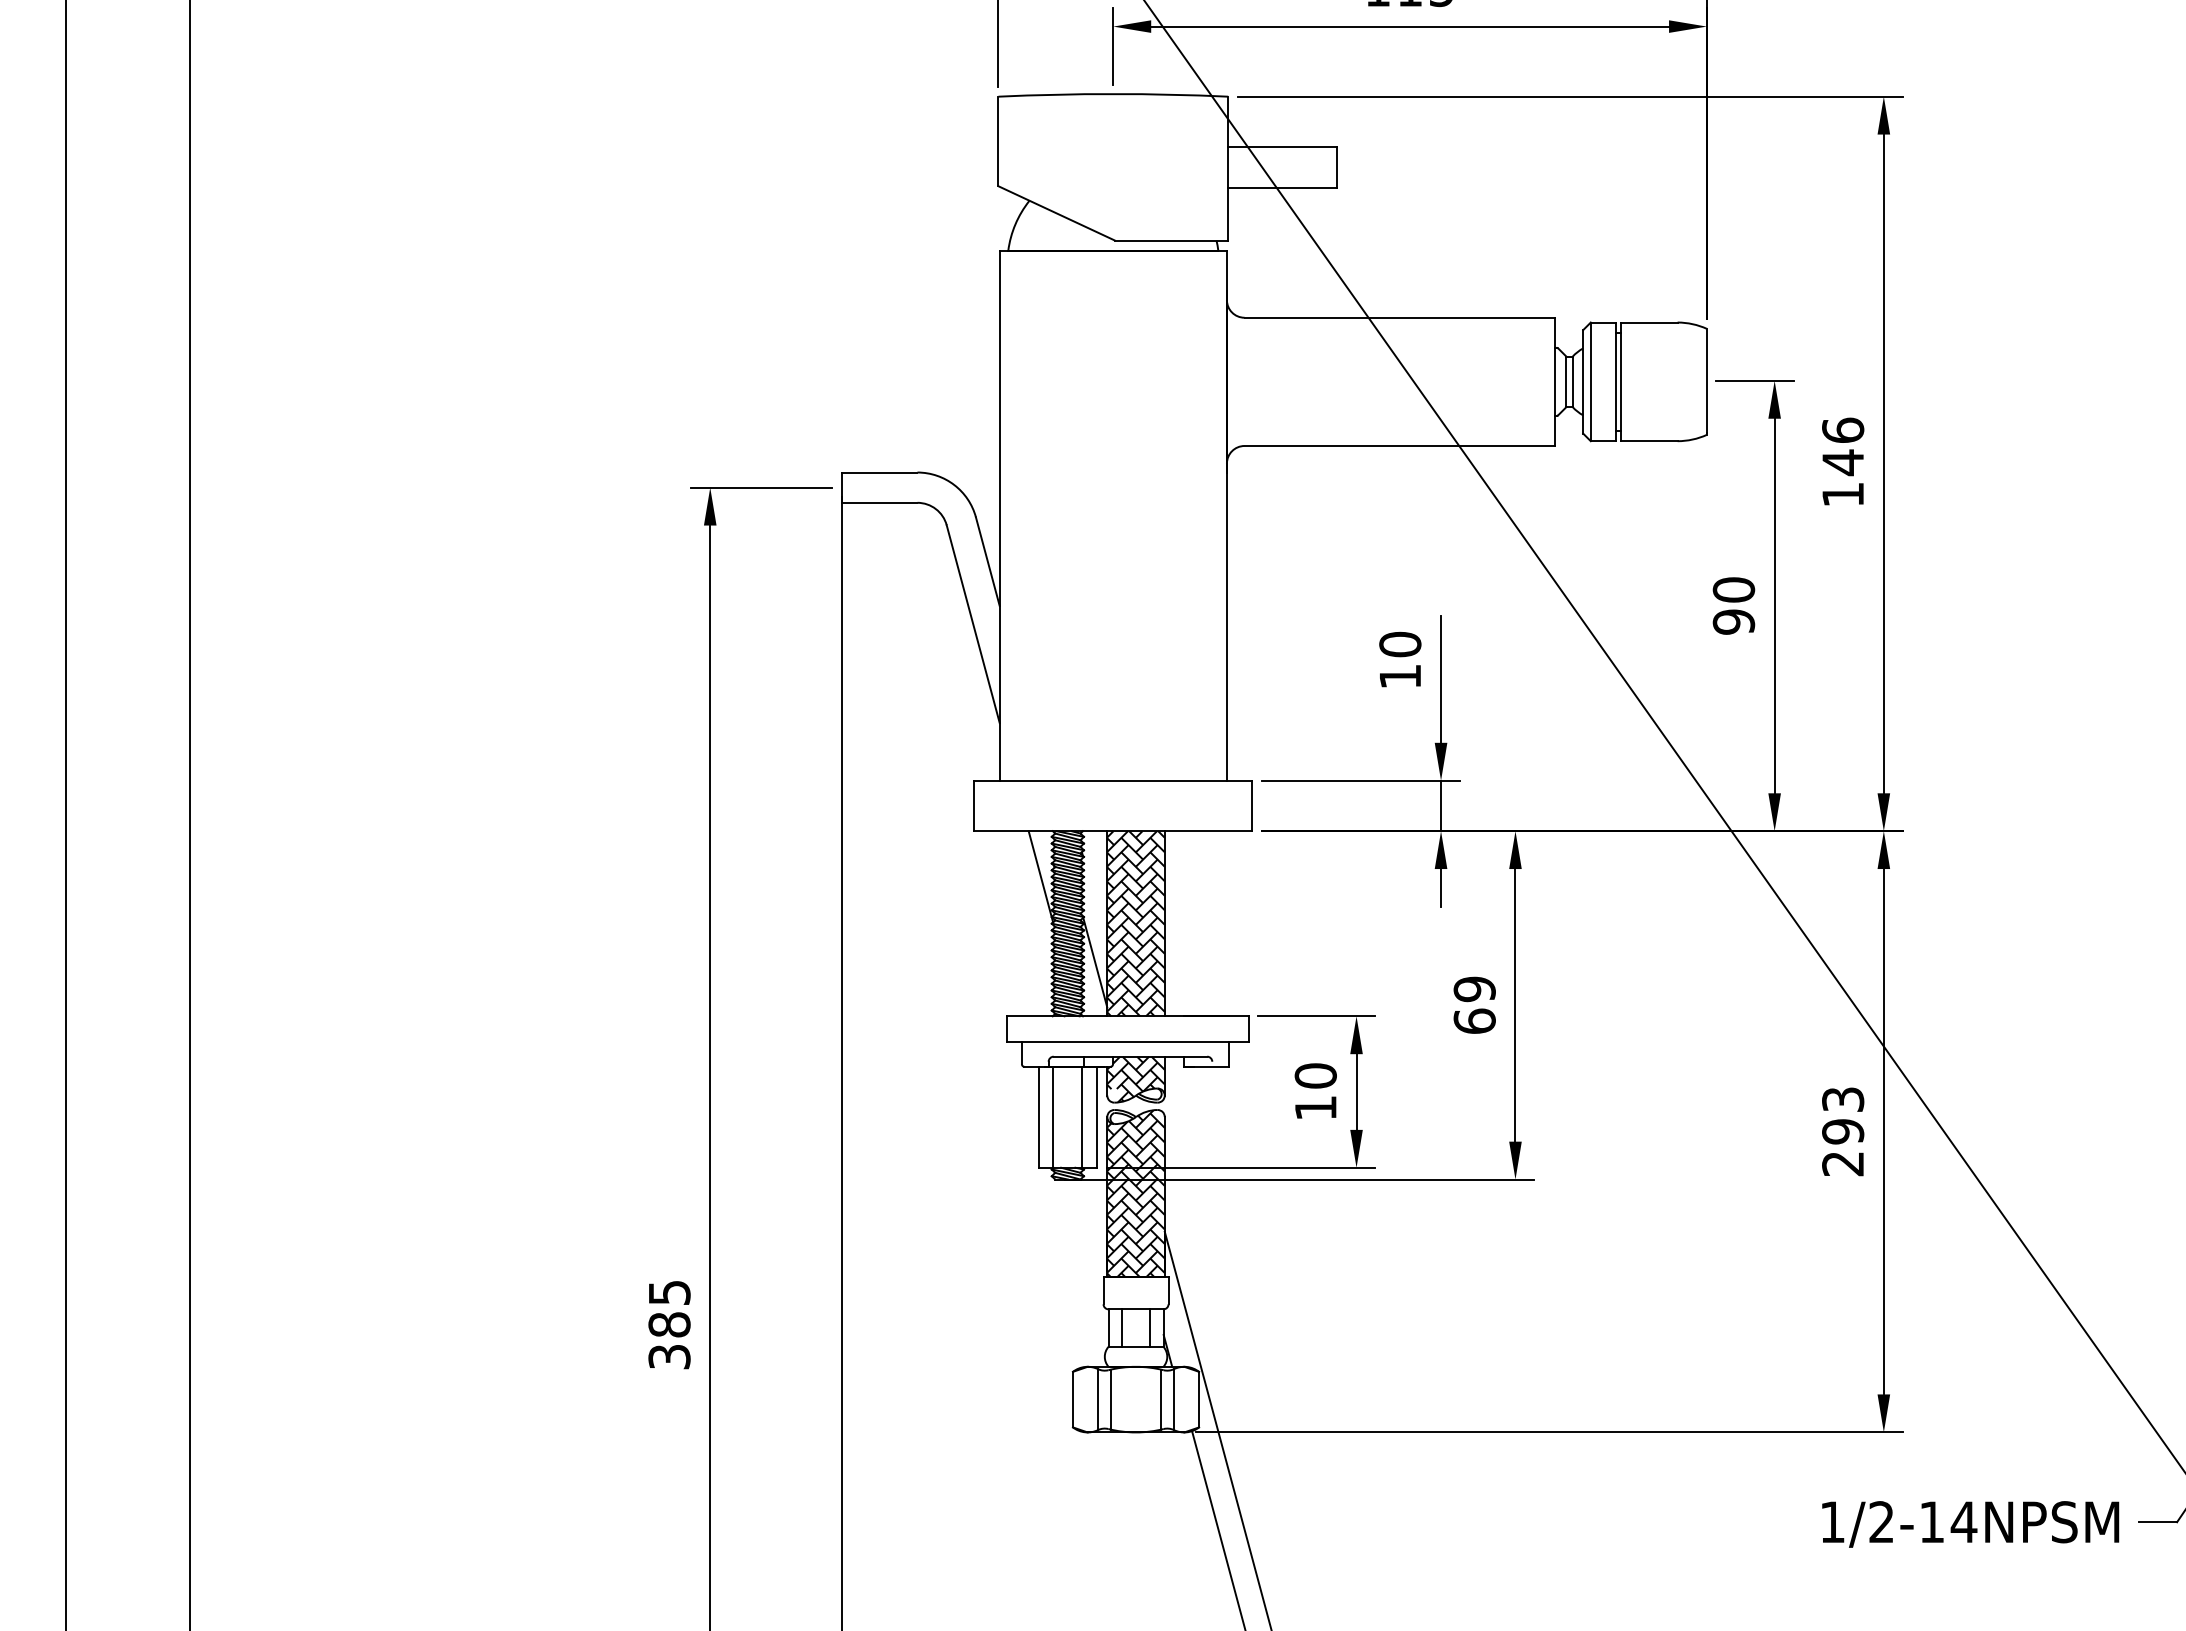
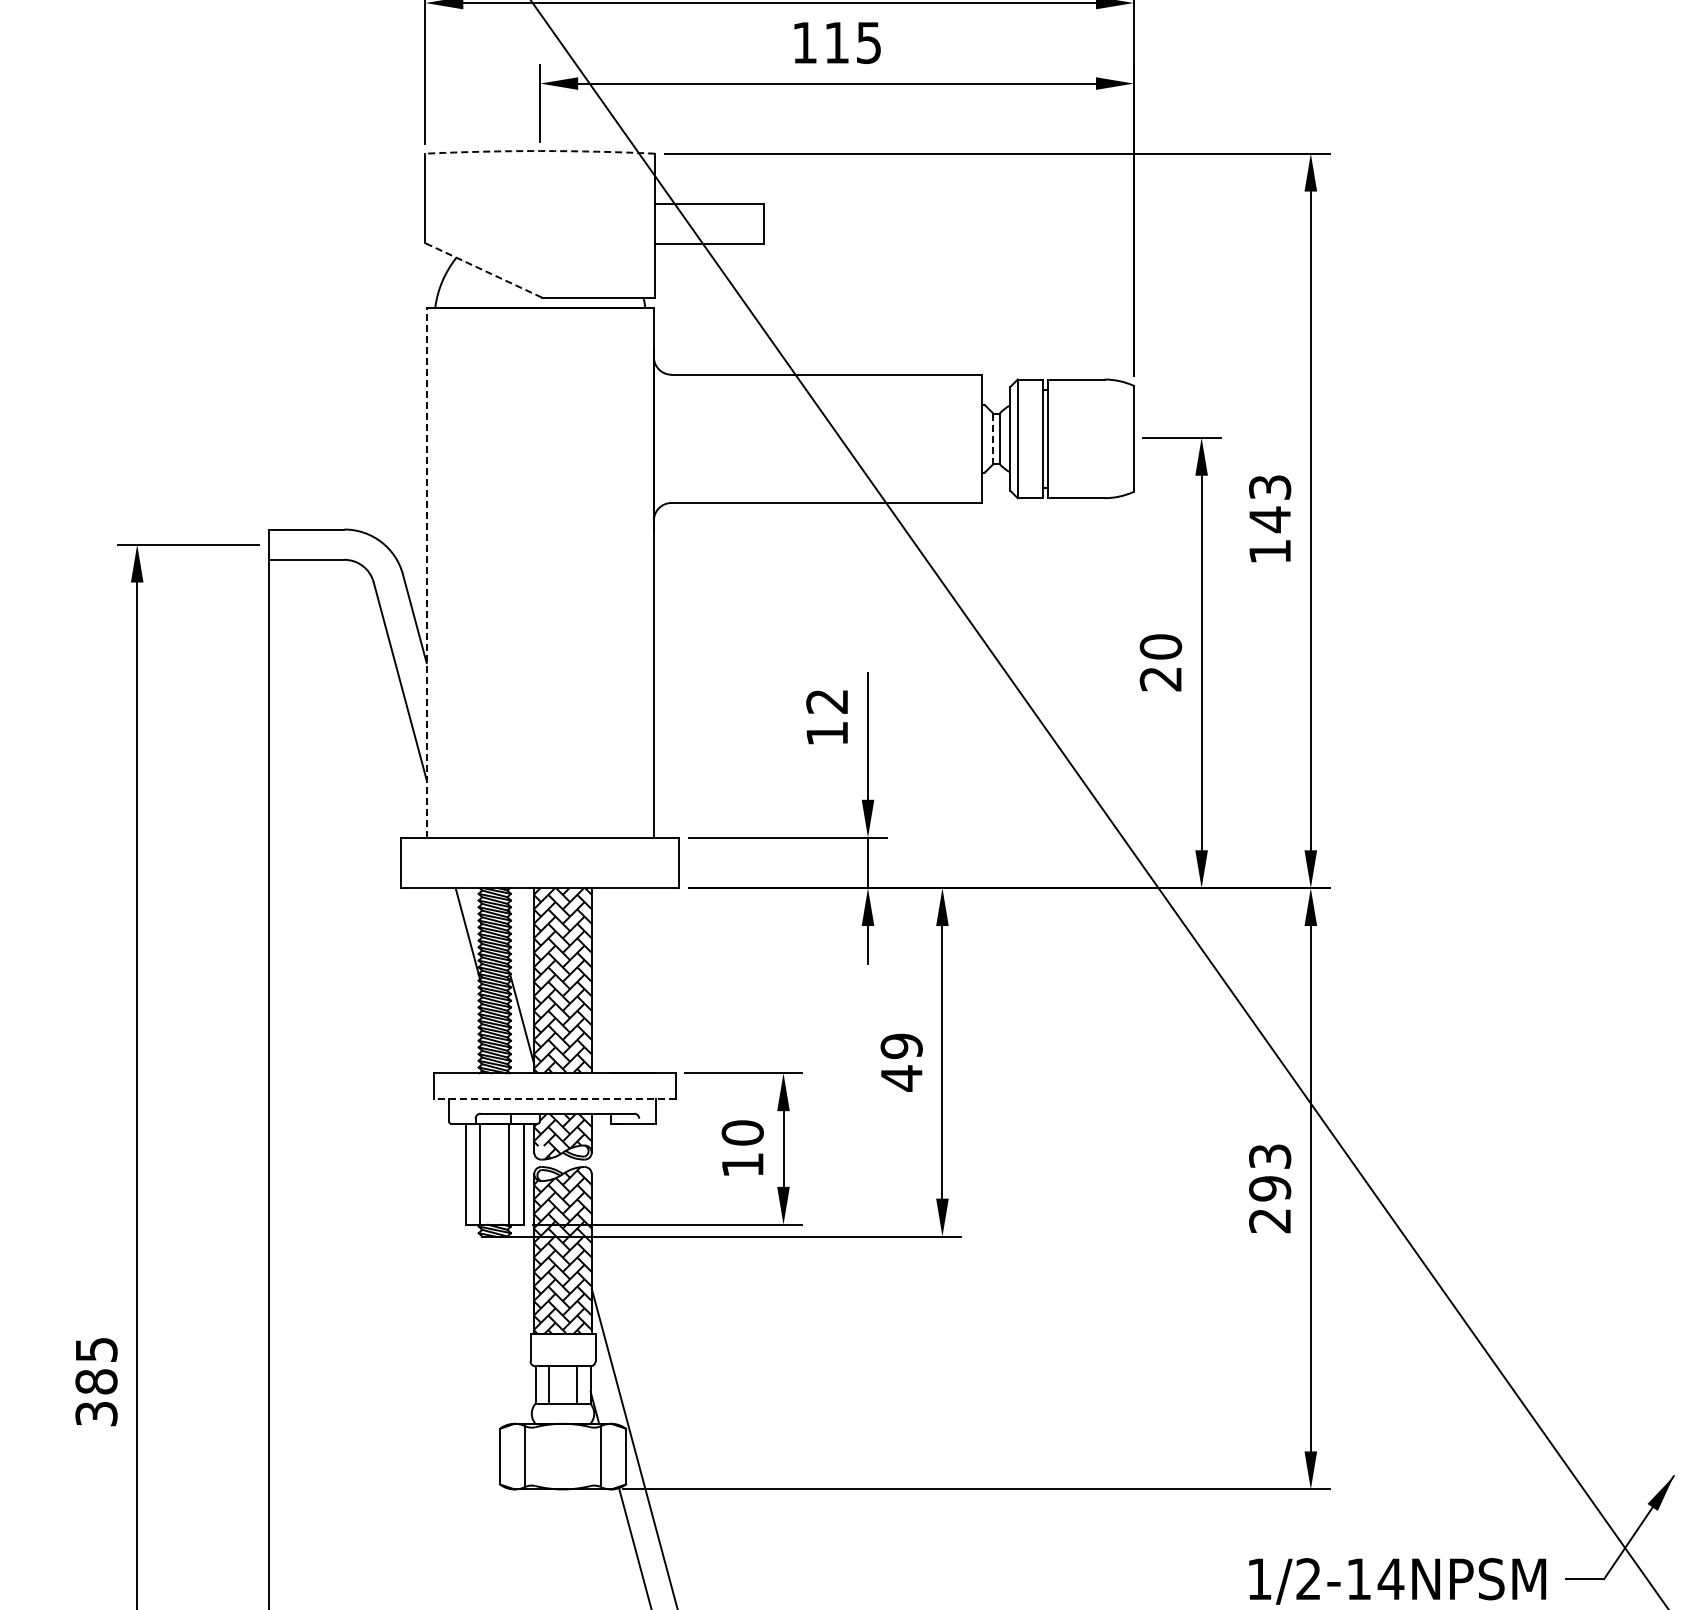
arc: (1113, 94) -> (540, 151), solid -> dashed
line: (1056, 213) -> (483, 270), solid -> dashed
line: (1566, 382) -> (993, 439), solid -> dashed
text: (1843, 429) -> (1270, 486), 146 -> 143
line: (999, 515) -> (426, 572), solid -> dashed
text: (1733, 621) -> (1160, 678), 90 -> 20
text: (1400, 644) -> (827, 701), 10 -> 12
text: (1474, 1021) -> (901, 1078), 69 -> 49
line: (1127, 1041) -> (554, 1098), solid -> dashed
line: (1111, 1399) -> (538, 1456), removed
line: (1160, 1399) -> (587, 1456), removed

